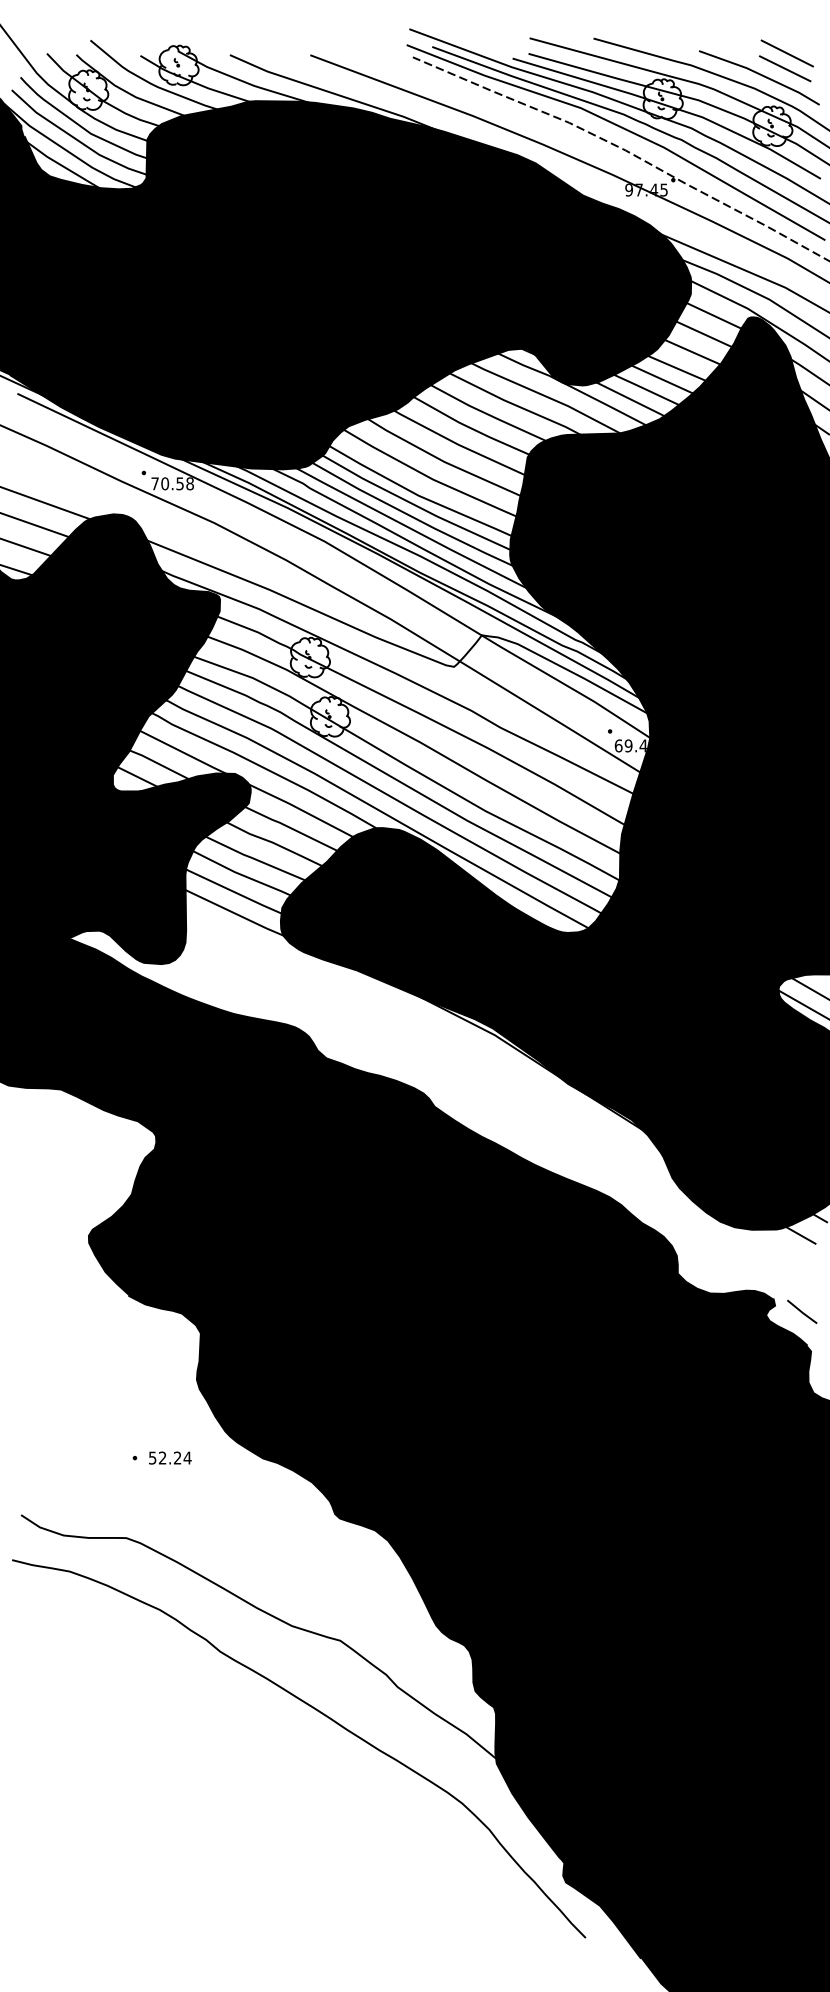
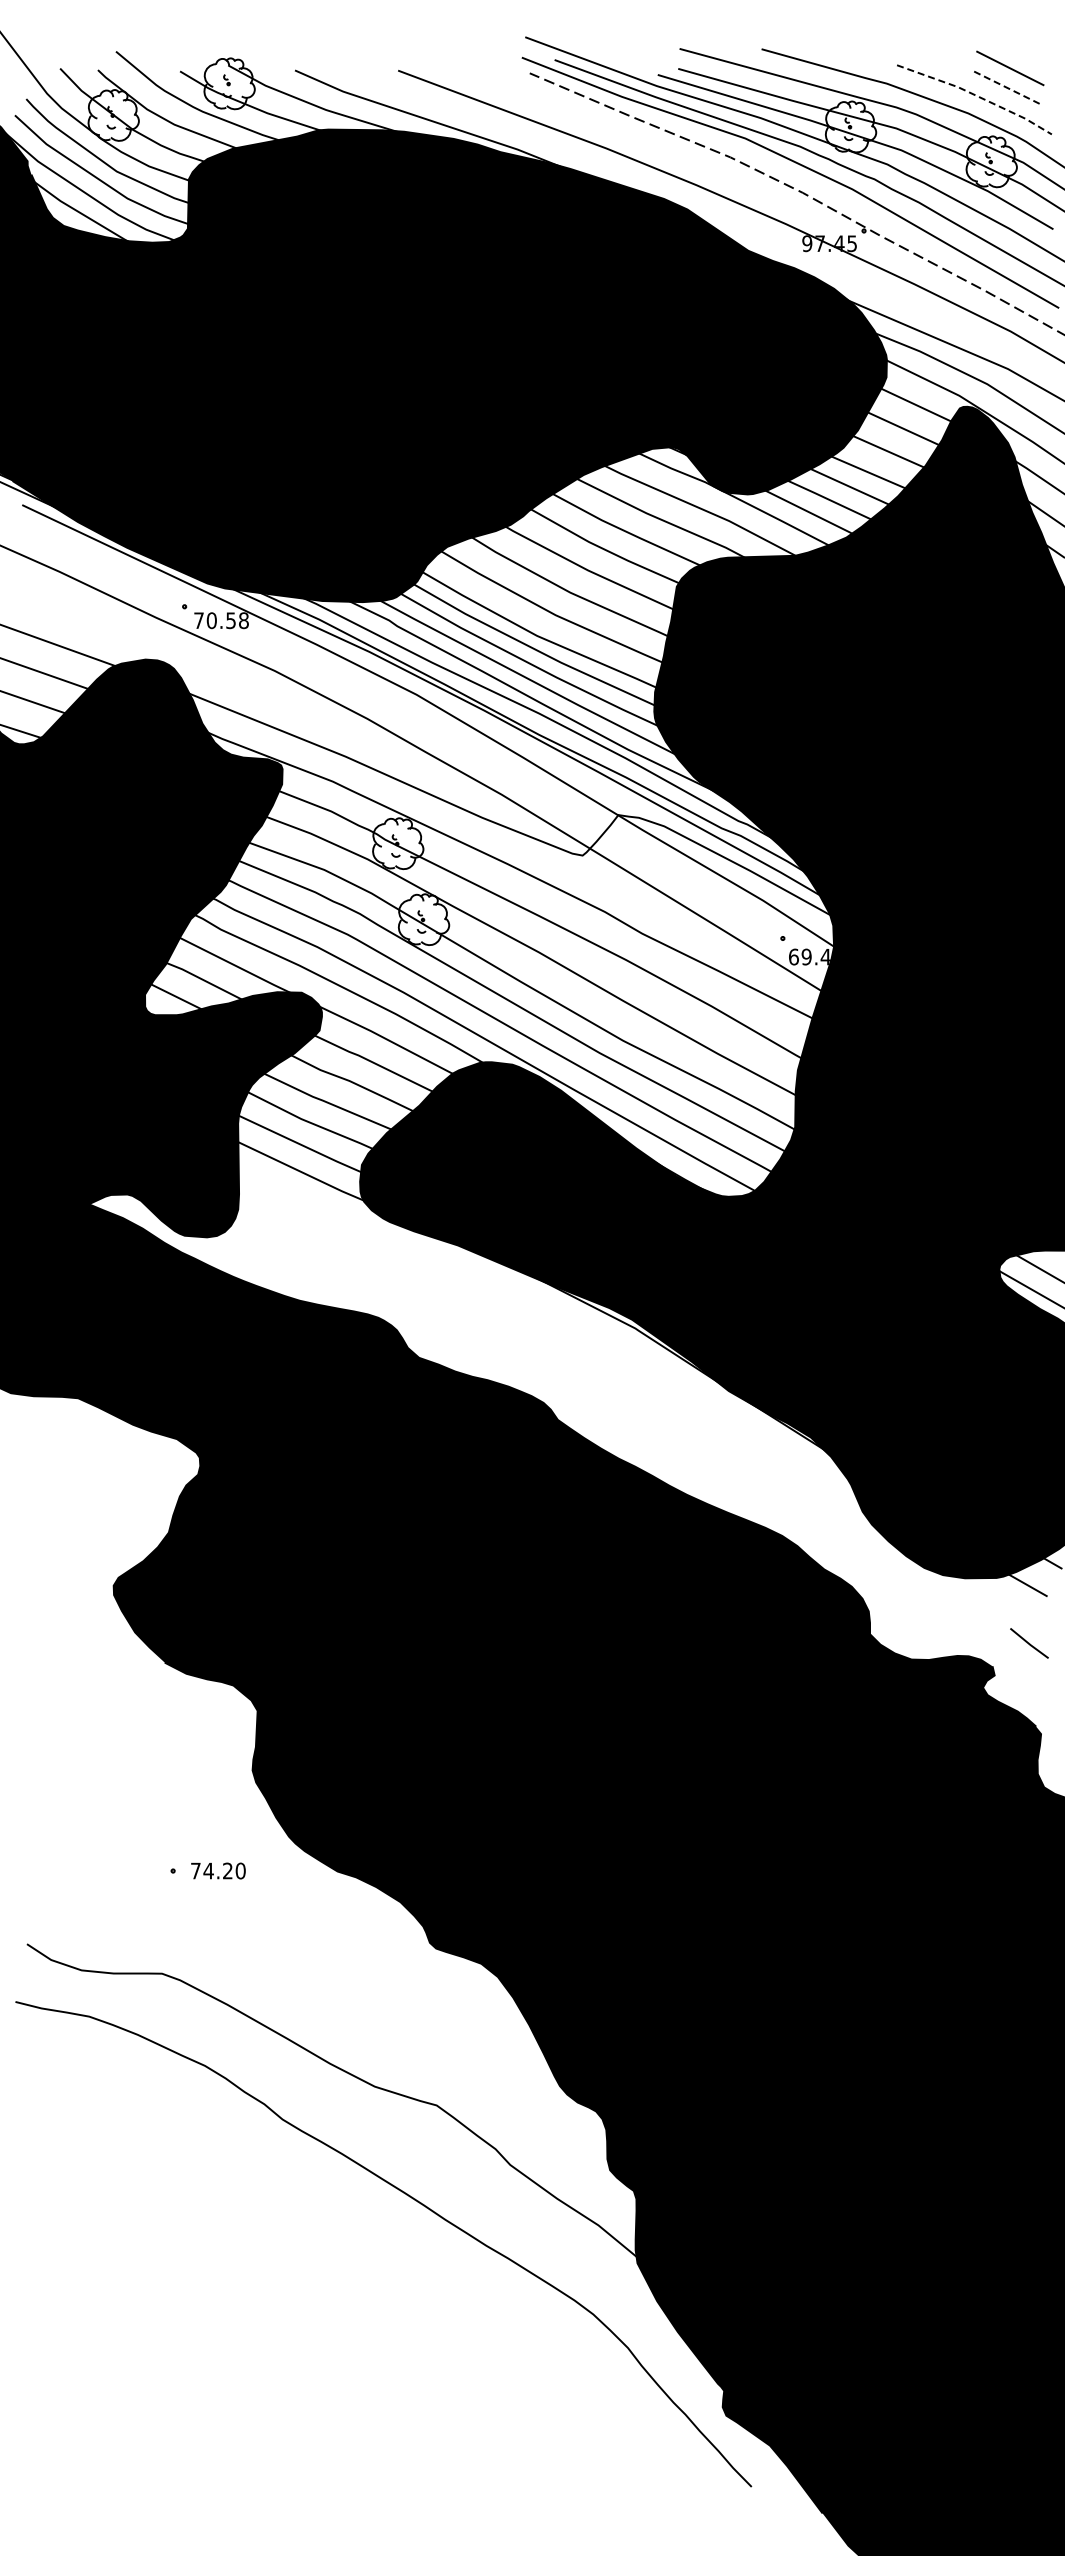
line: (785, 69) -> (1008, 88), solid -> dashed
line: (760, 75) -> (976, 96), solid -> dashed
line: (802, 1311) -> (1029, 1643), moved
text: (170, 1457) -> (218, 1870), 52.24 -> 74.20

